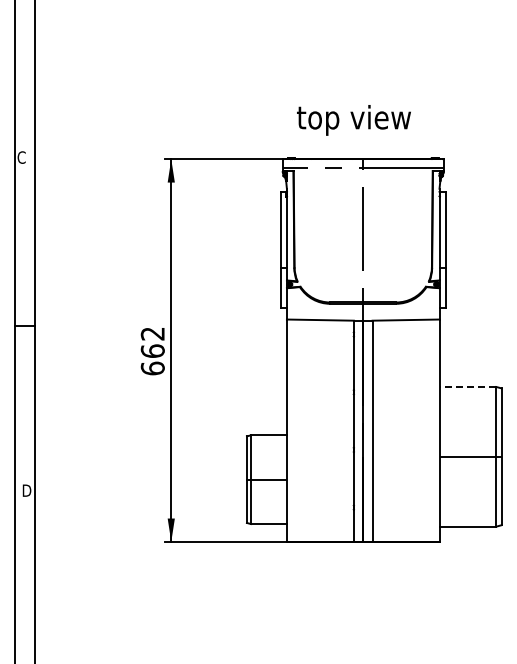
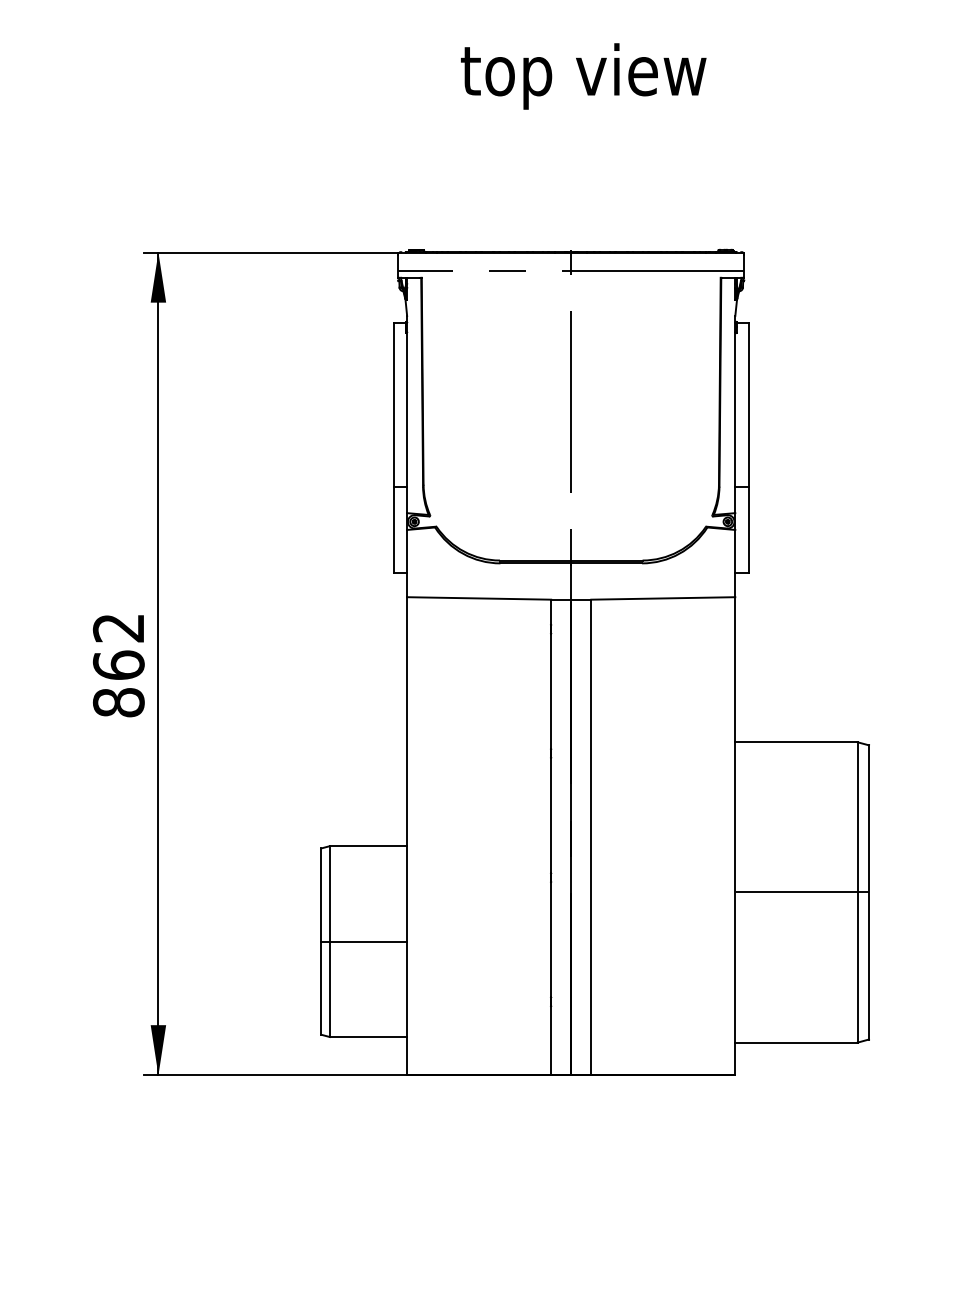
text: (353, 120) -> (582, 76), moved
text: (152, 368) -> (118, 702), 662 -> 862
line: (467, 386) -> (795, 741), dashed -> solid

